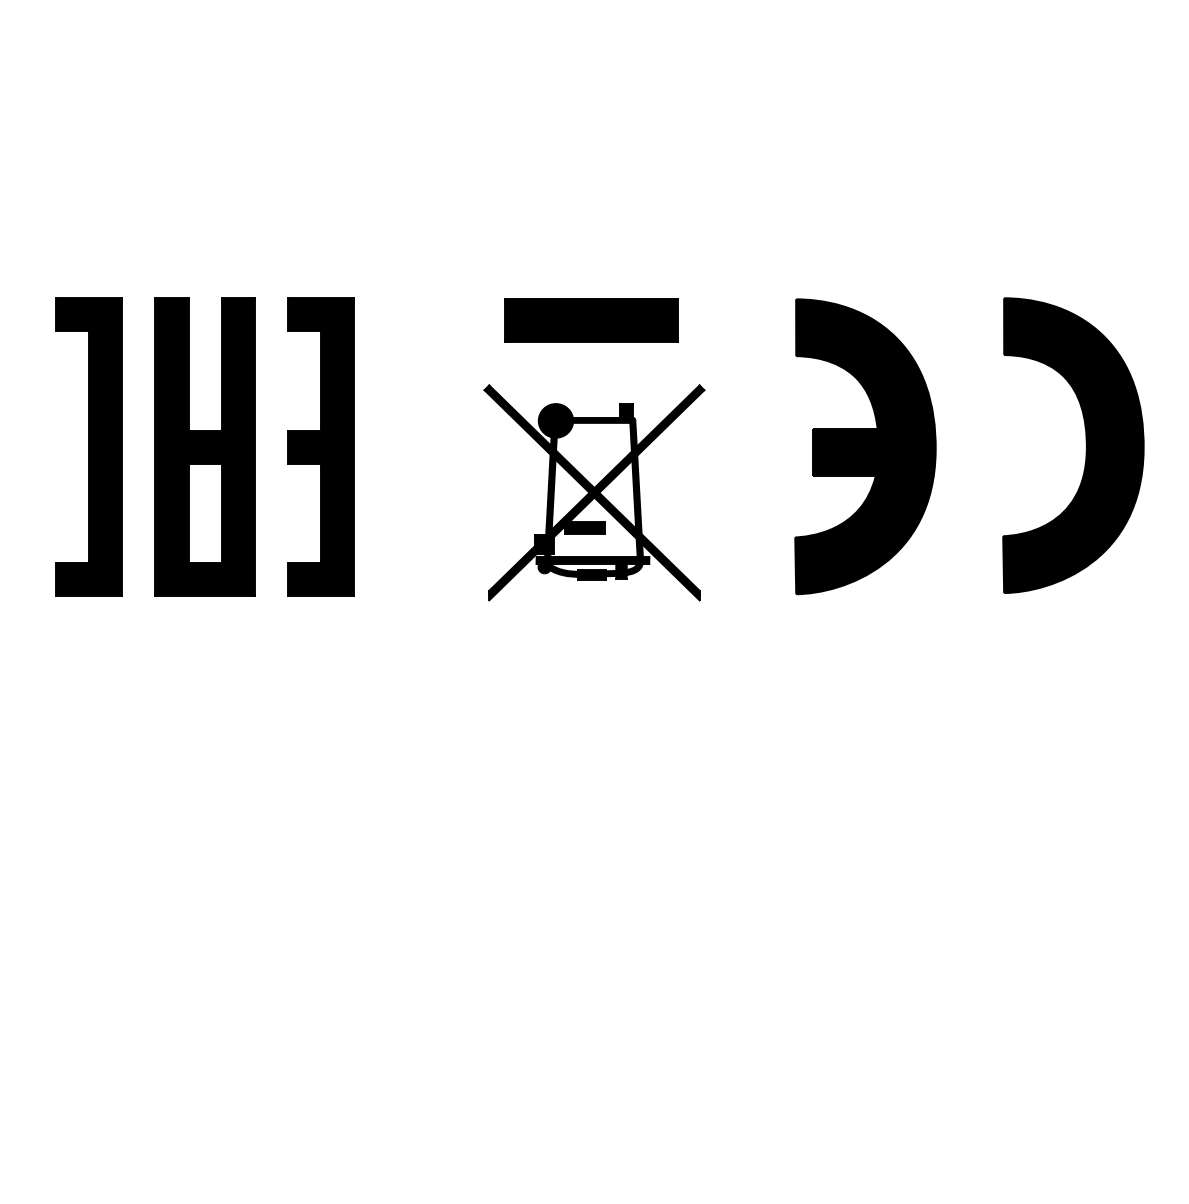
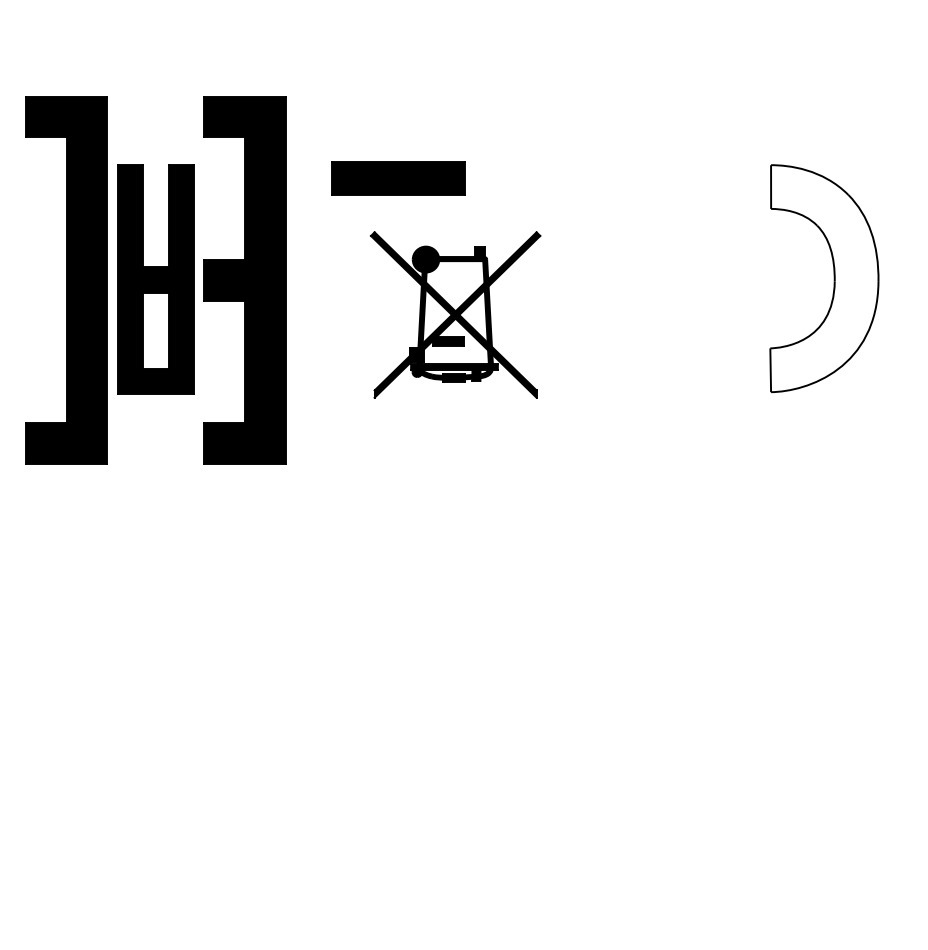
part: (591, 320) -> (398, 178), moved
fill: (1073, 445) -> (824, 278), removed
part: (89, 446) -> (66, 279), size x1.6
part: (320, 446) -> (244, 279), size x1.6
part: (865, 446) -> (664, 279), removed

